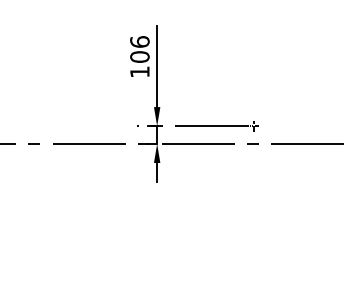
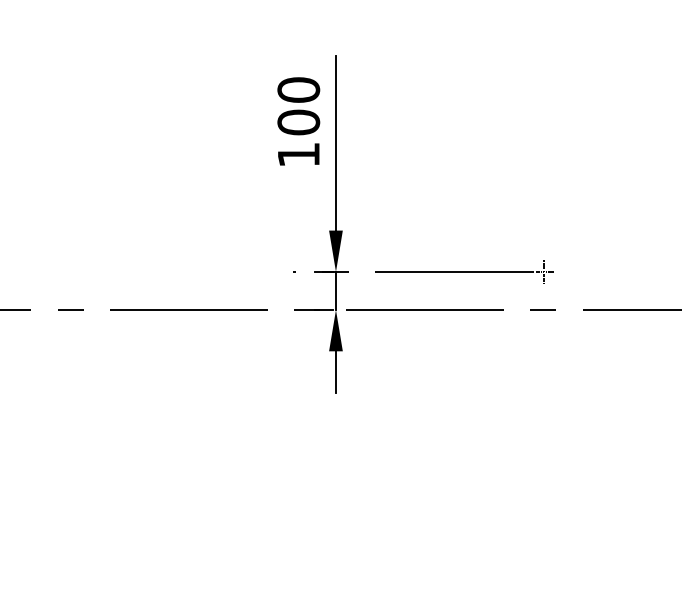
text: (139, 41) -> (297, 88), 106 -> 100

